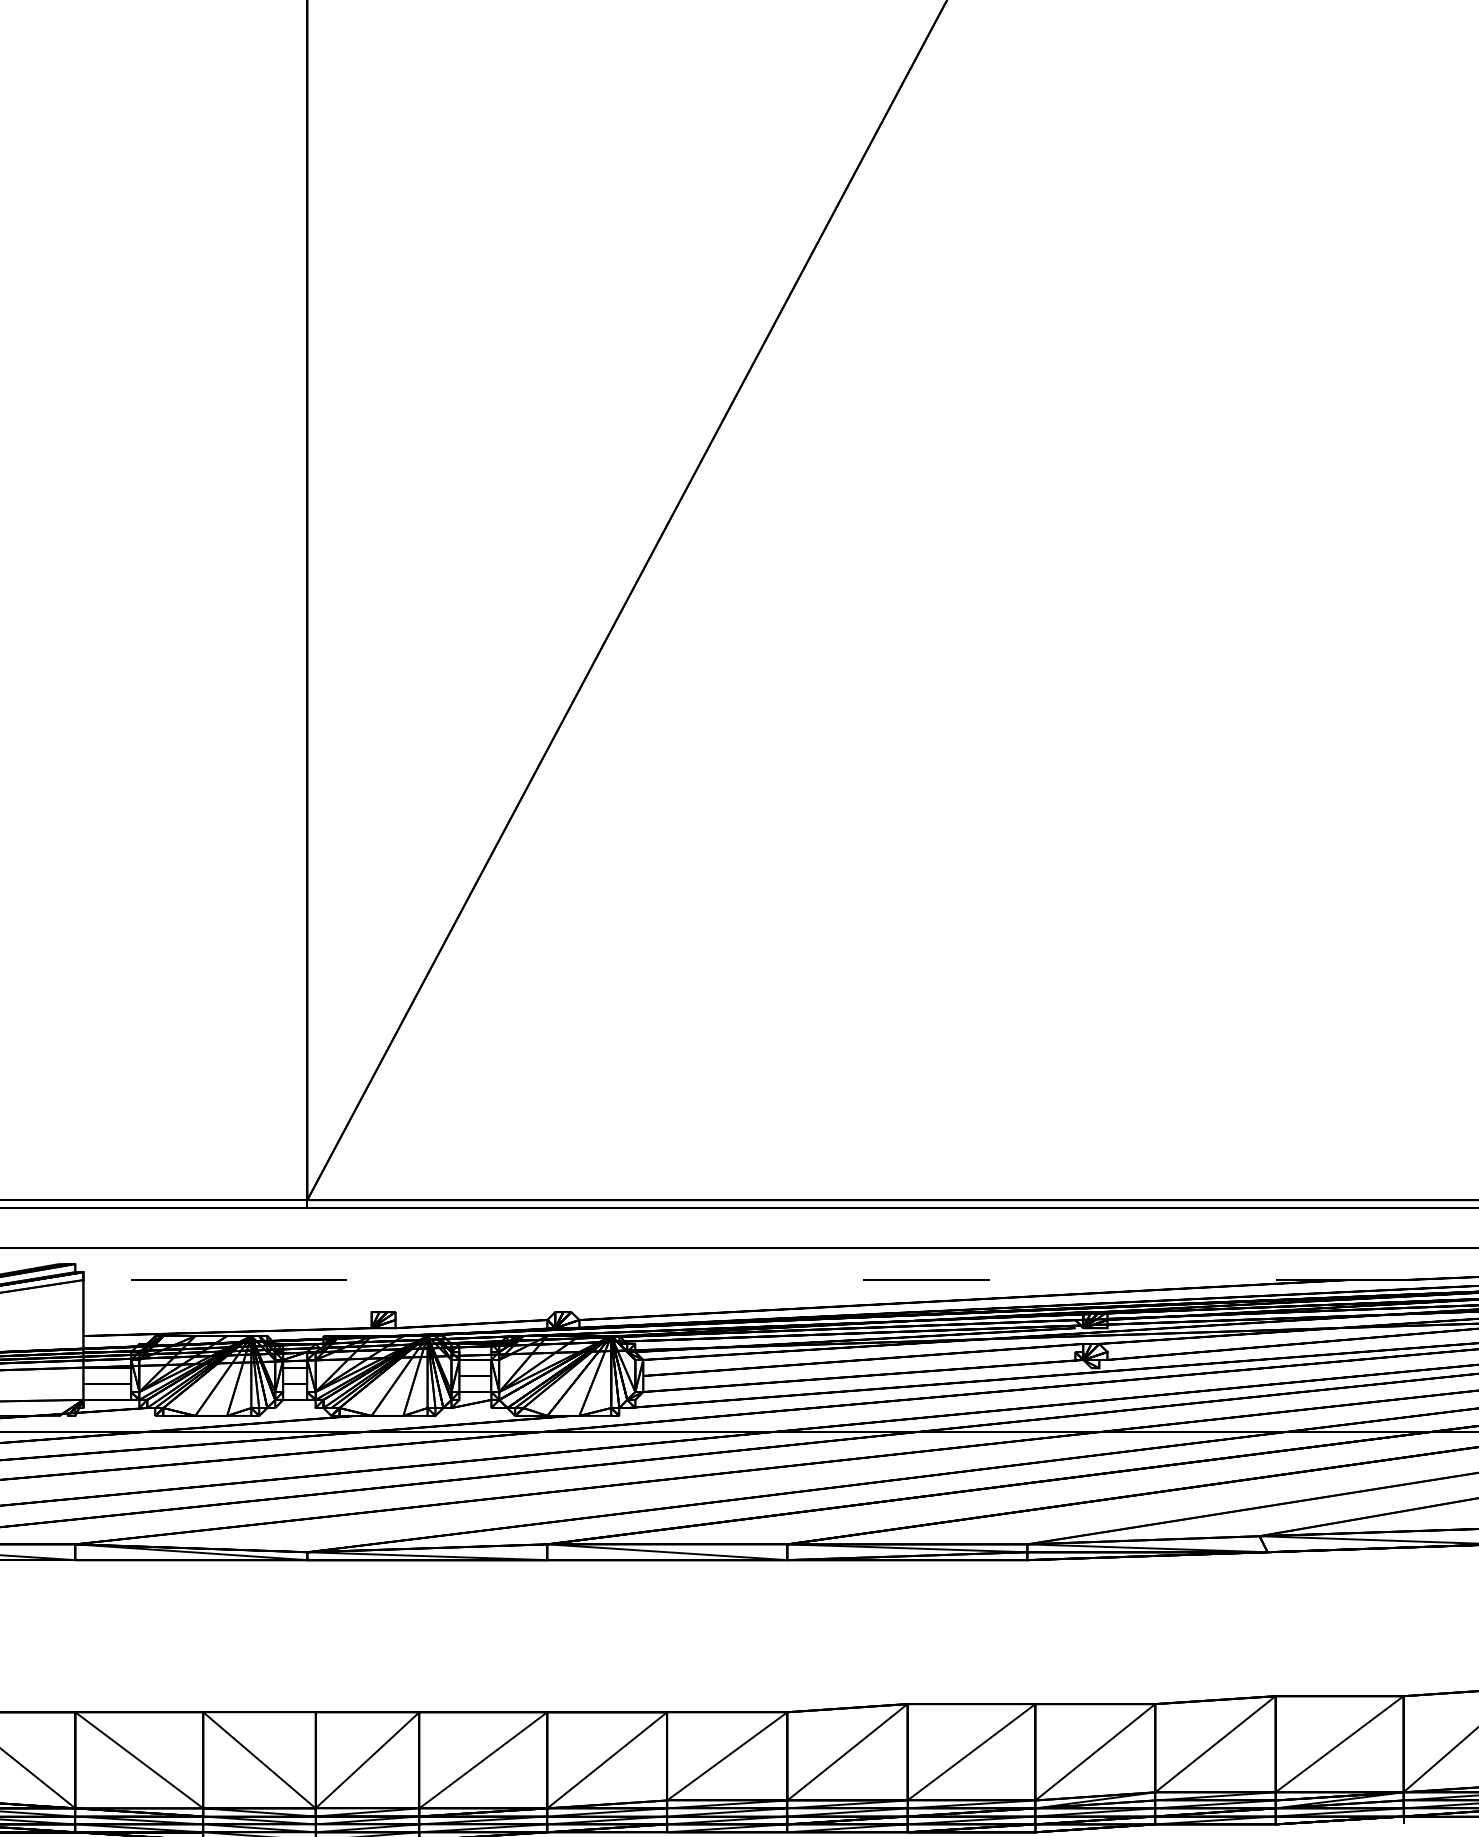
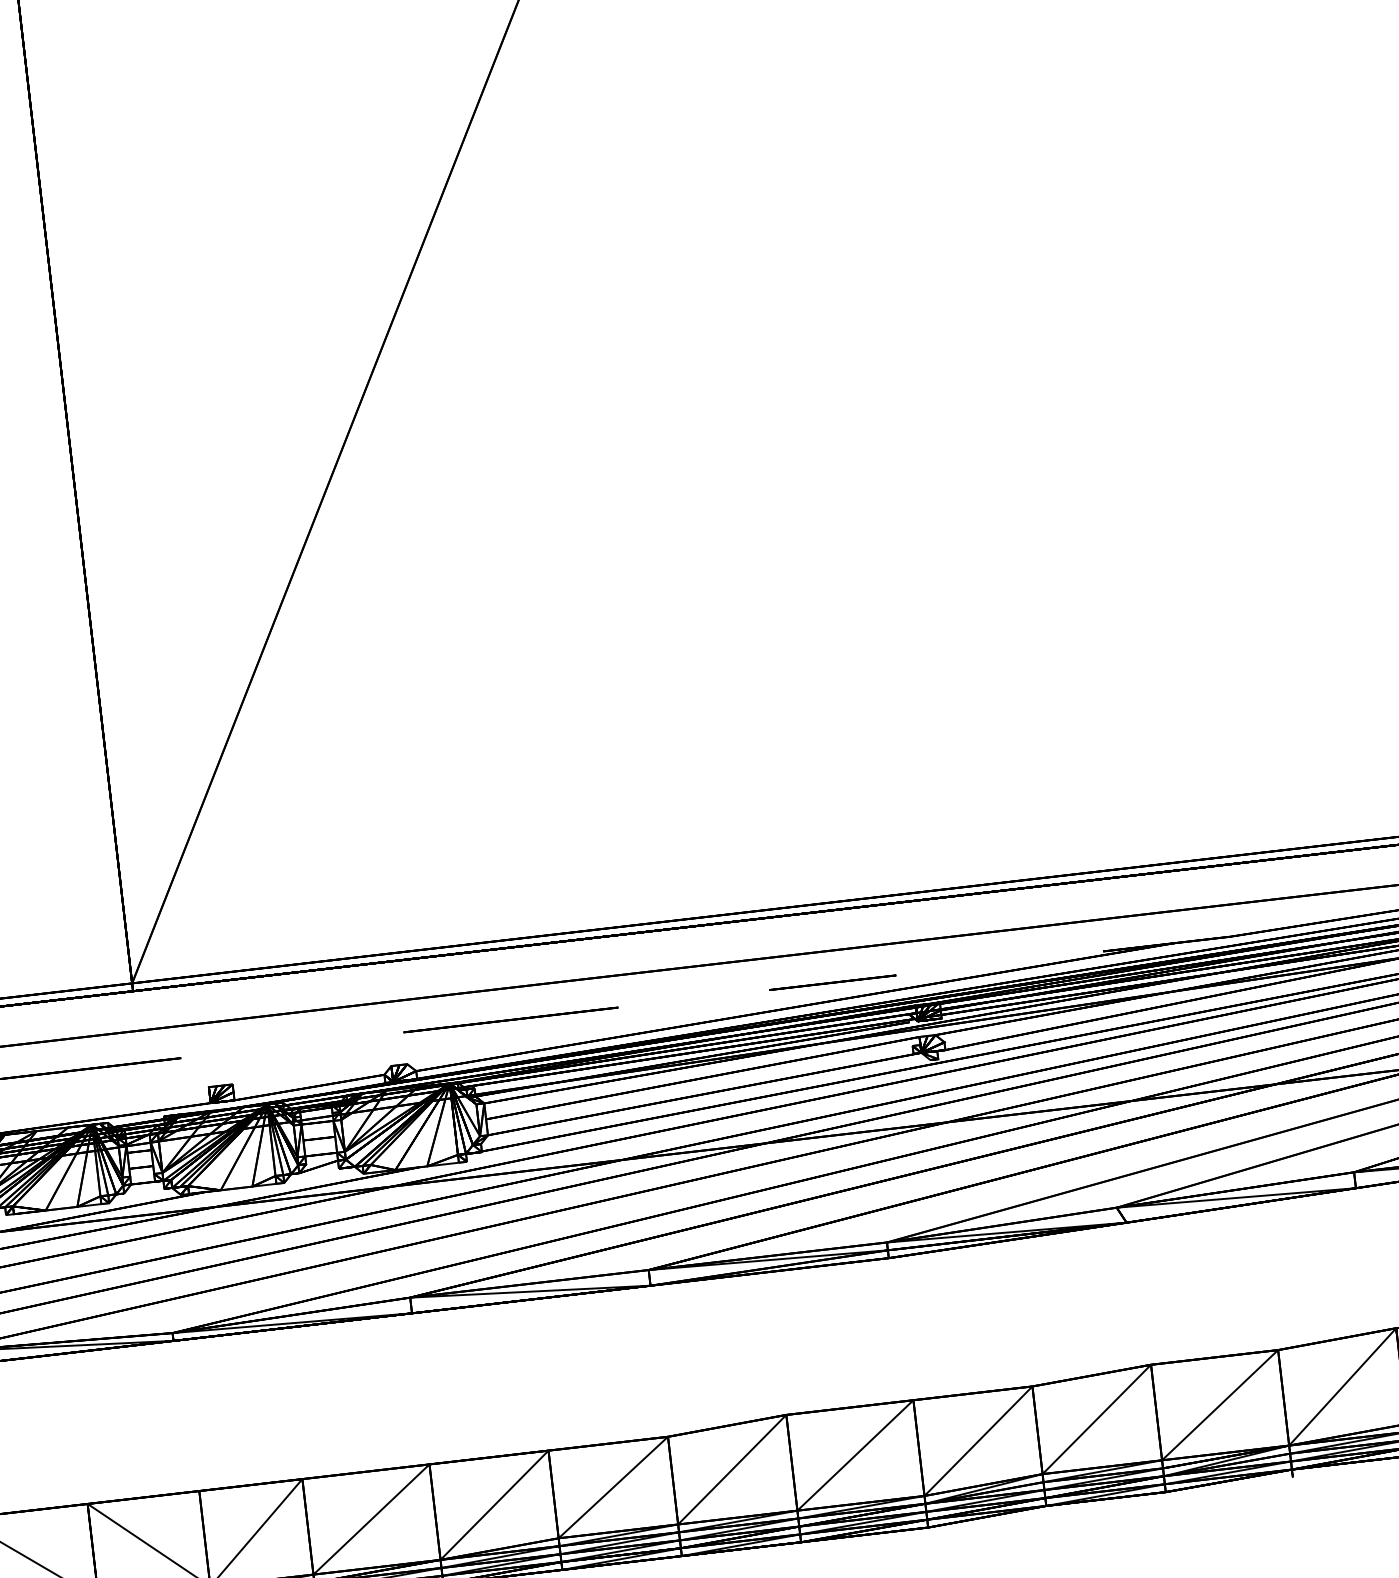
line: (678, 1279) -> (510, 1019), added
line: (926, 1279) -> (832, 982), moved

